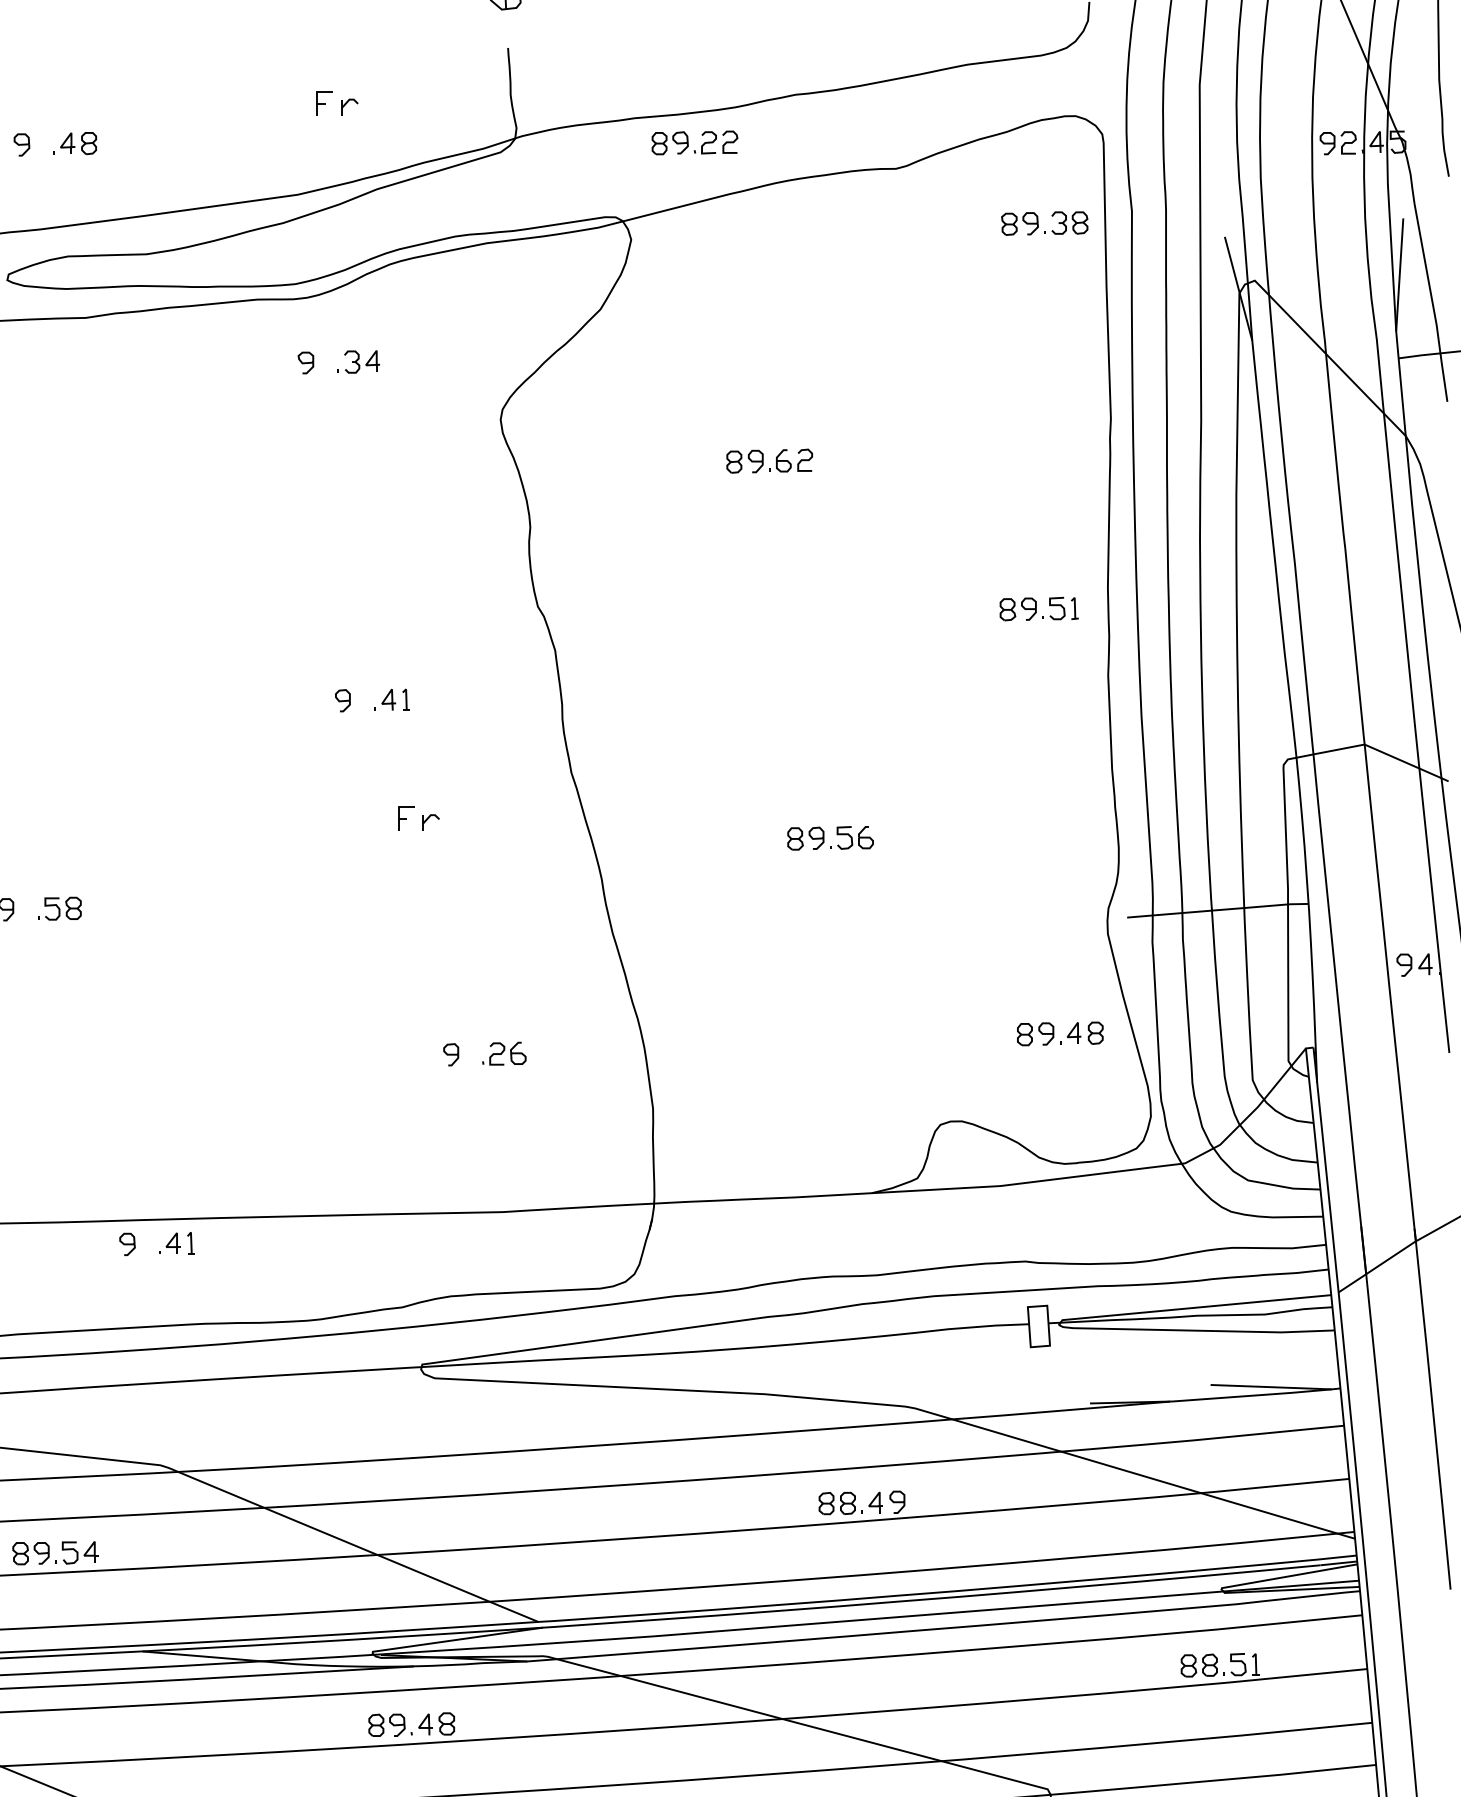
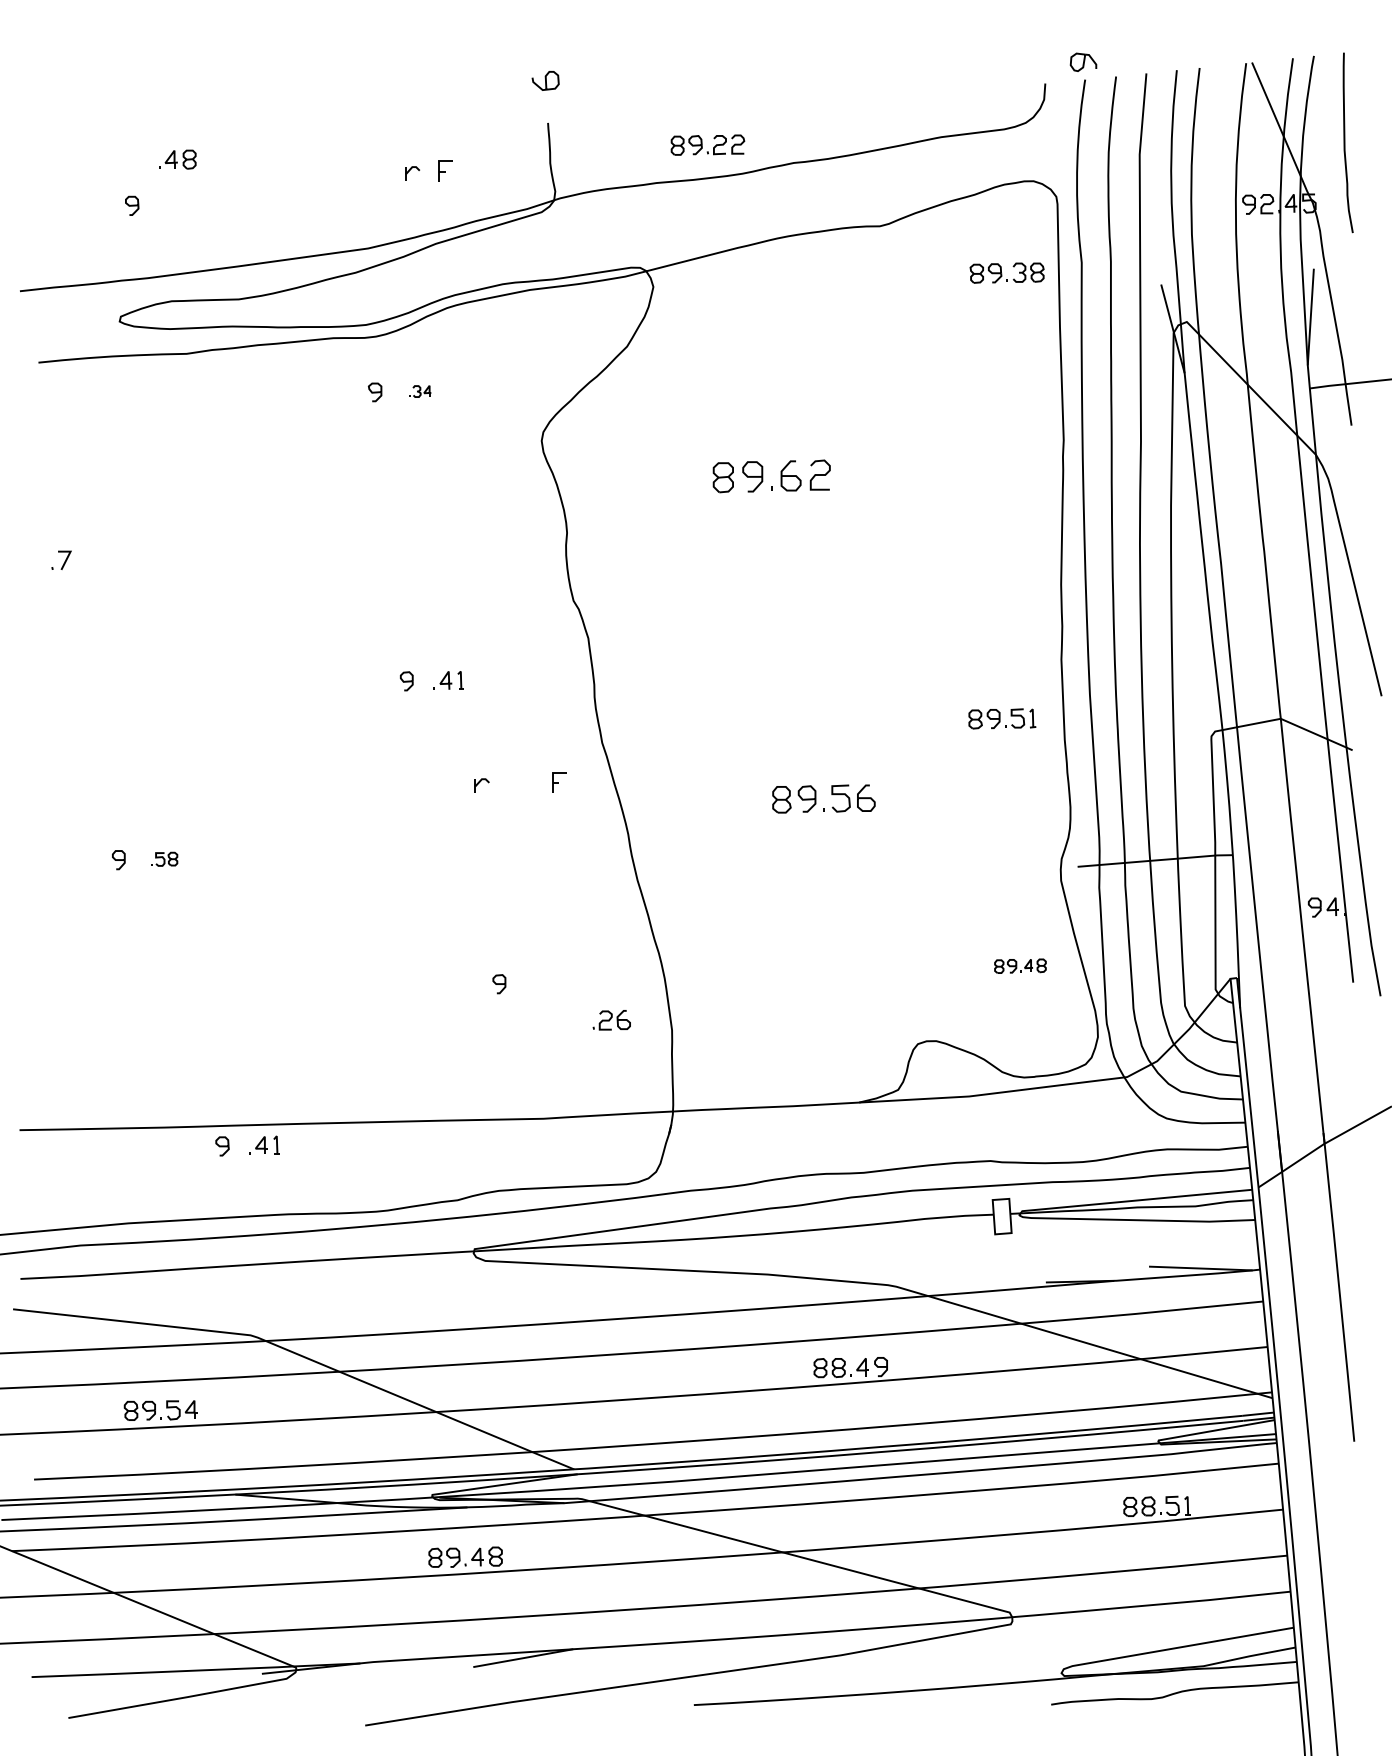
part: (325, 102) -> (445, 170), moved
part: (694, 142) -> (707, 144), moved
part: (74, 143) -> (177, 159), moved
part: (358, 361) -> (420, 391), size x0.6
part: (769, 461) -> (771, 476), size x1.6
part: (1039, 608) -> (1002, 718), moved
part: (406, 819) -> (559, 782), moved
part: (830, 837) -> (823, 798), size x1.4
part: (59, 909) -> (164, 859), size x0.7
part: (1060, 1032) -> (1020, 965), size x0.7
part: (503, 1053) -> (611, 1020), moved

